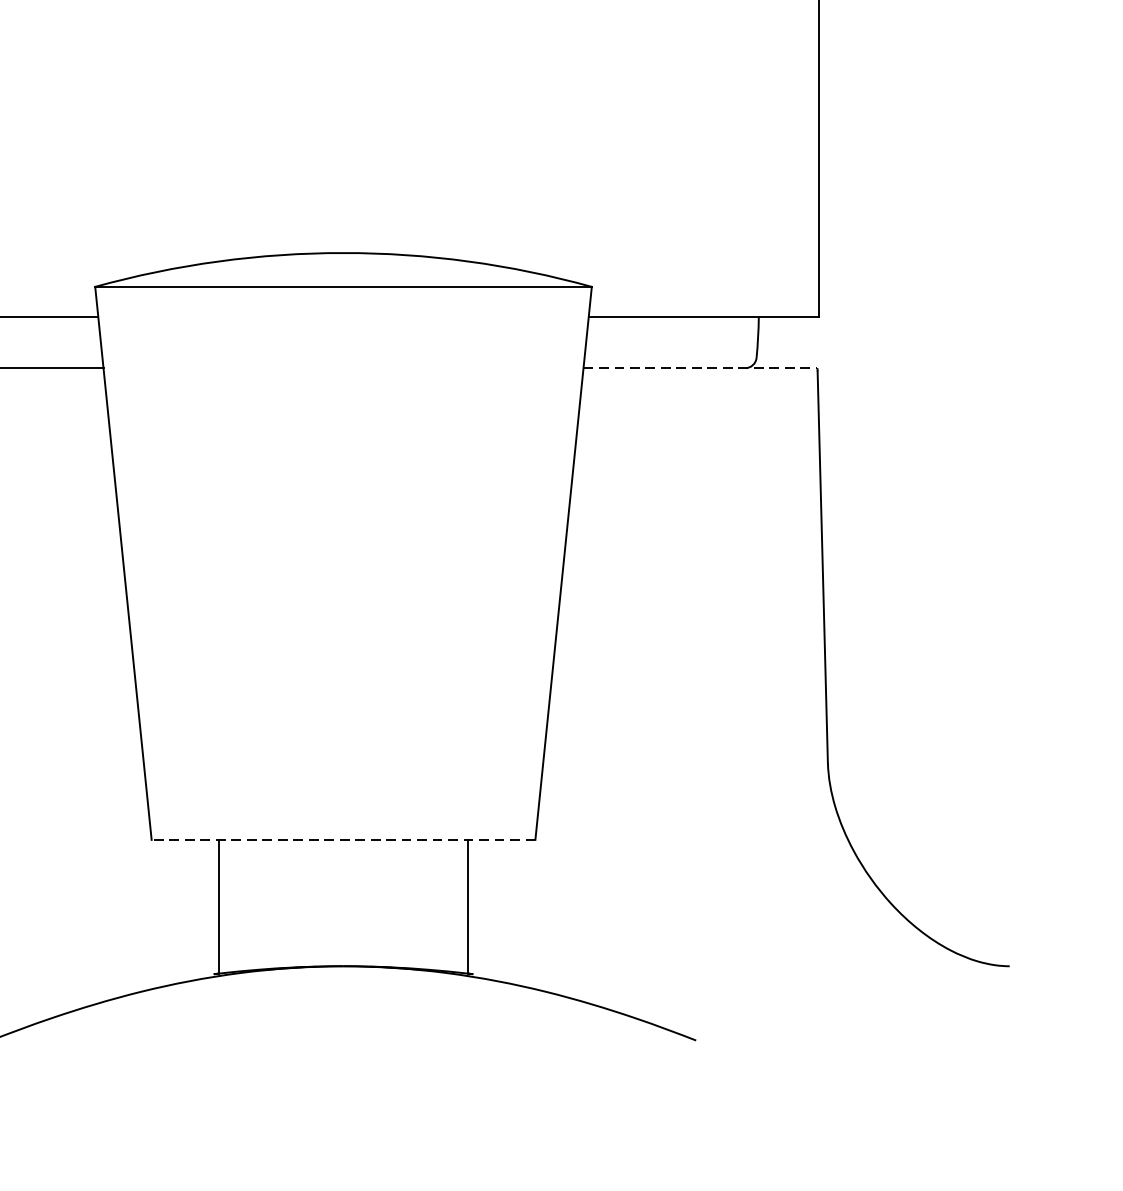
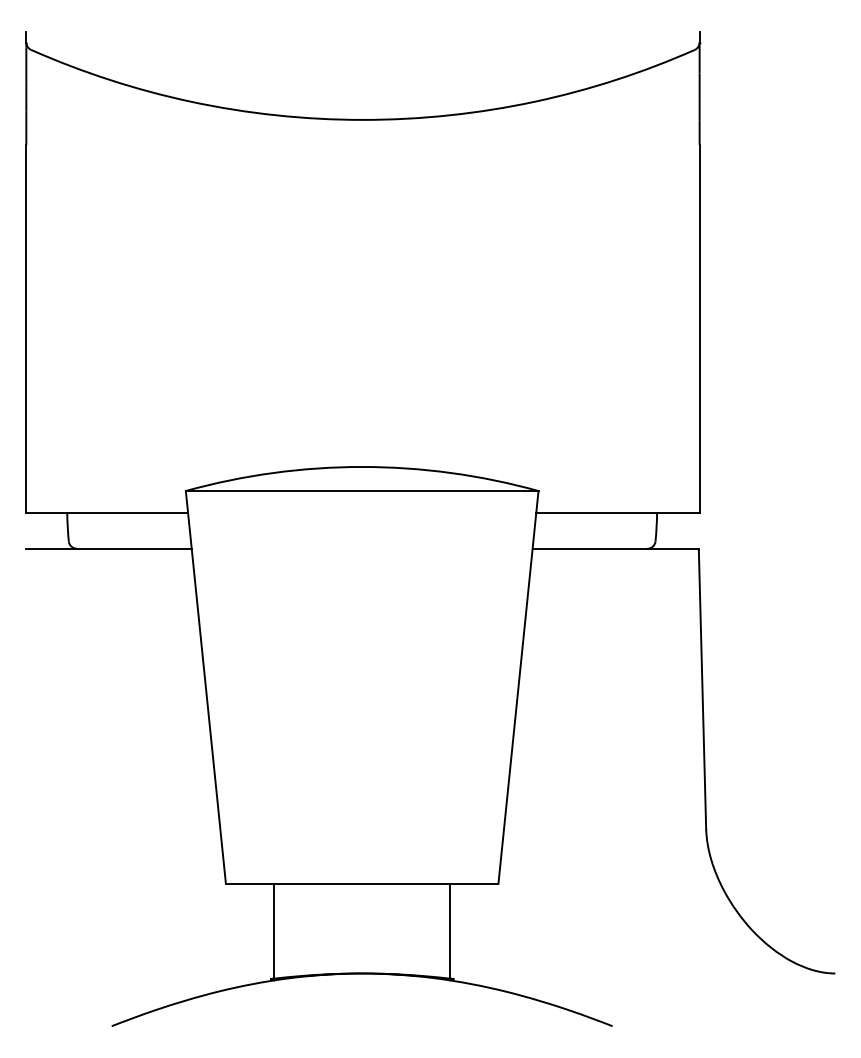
line: (701, 367) -> (616, 548), dashed -> solid
line: (342, 839) -> (361, 883), dashed -> solid

